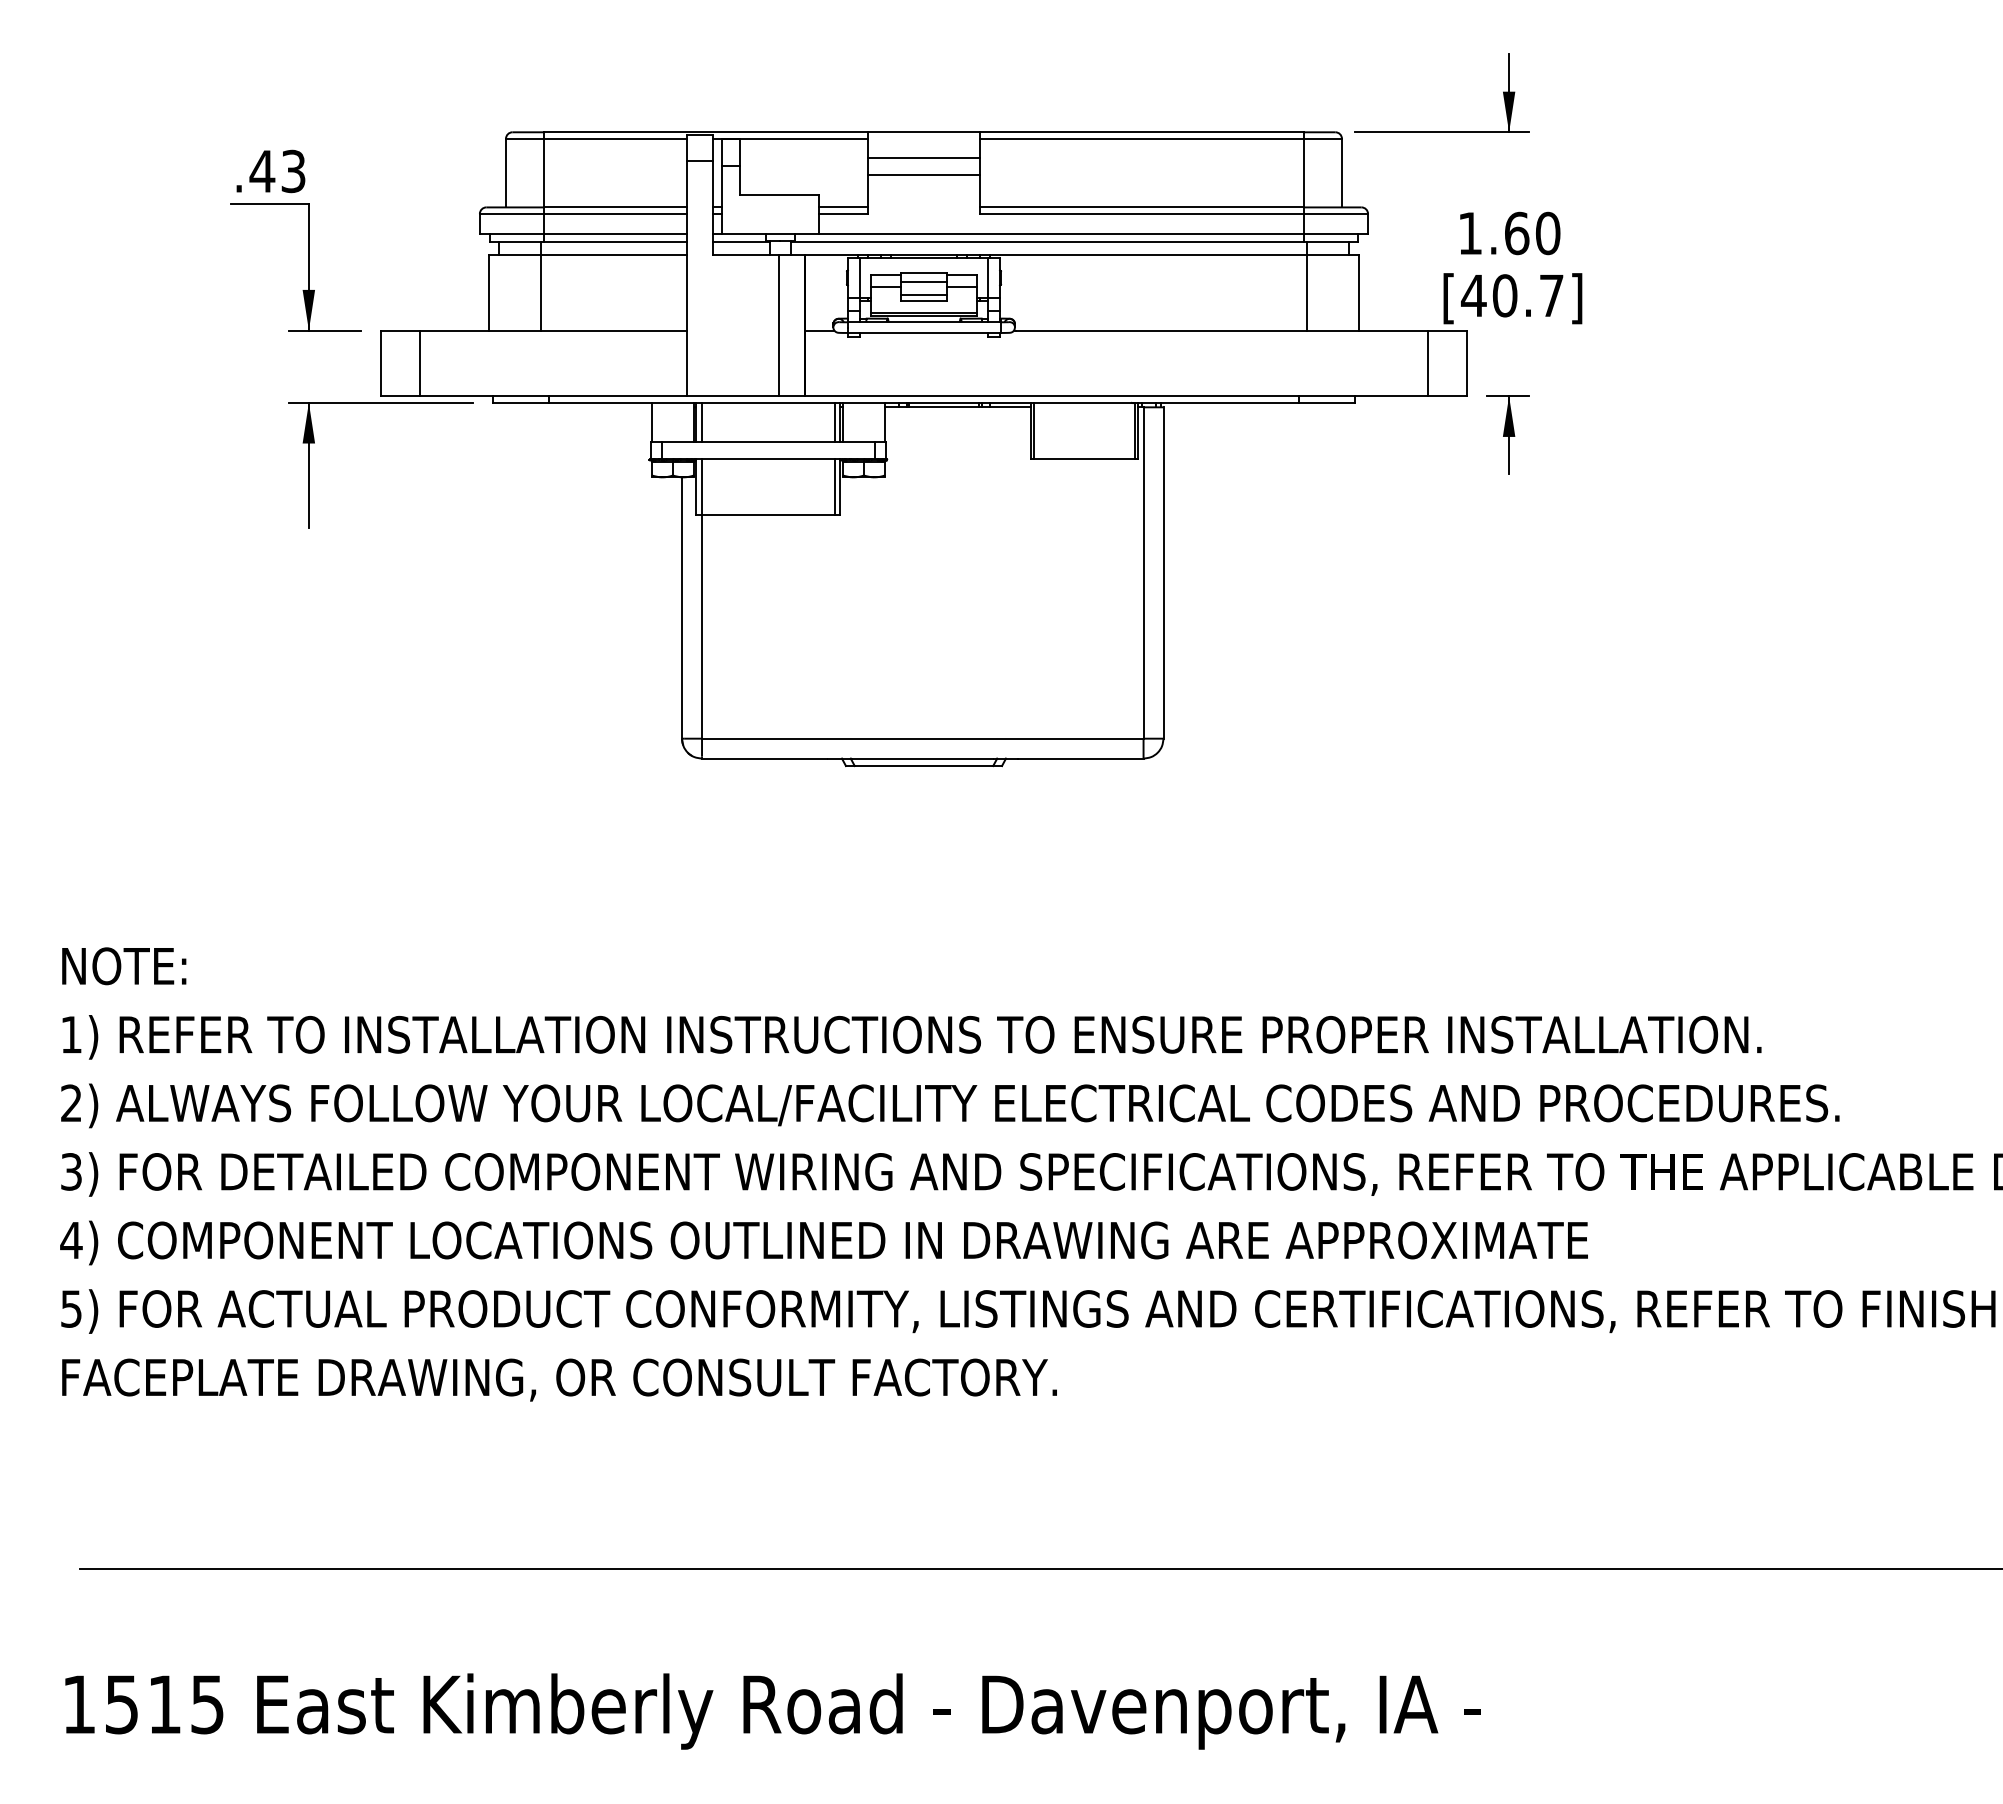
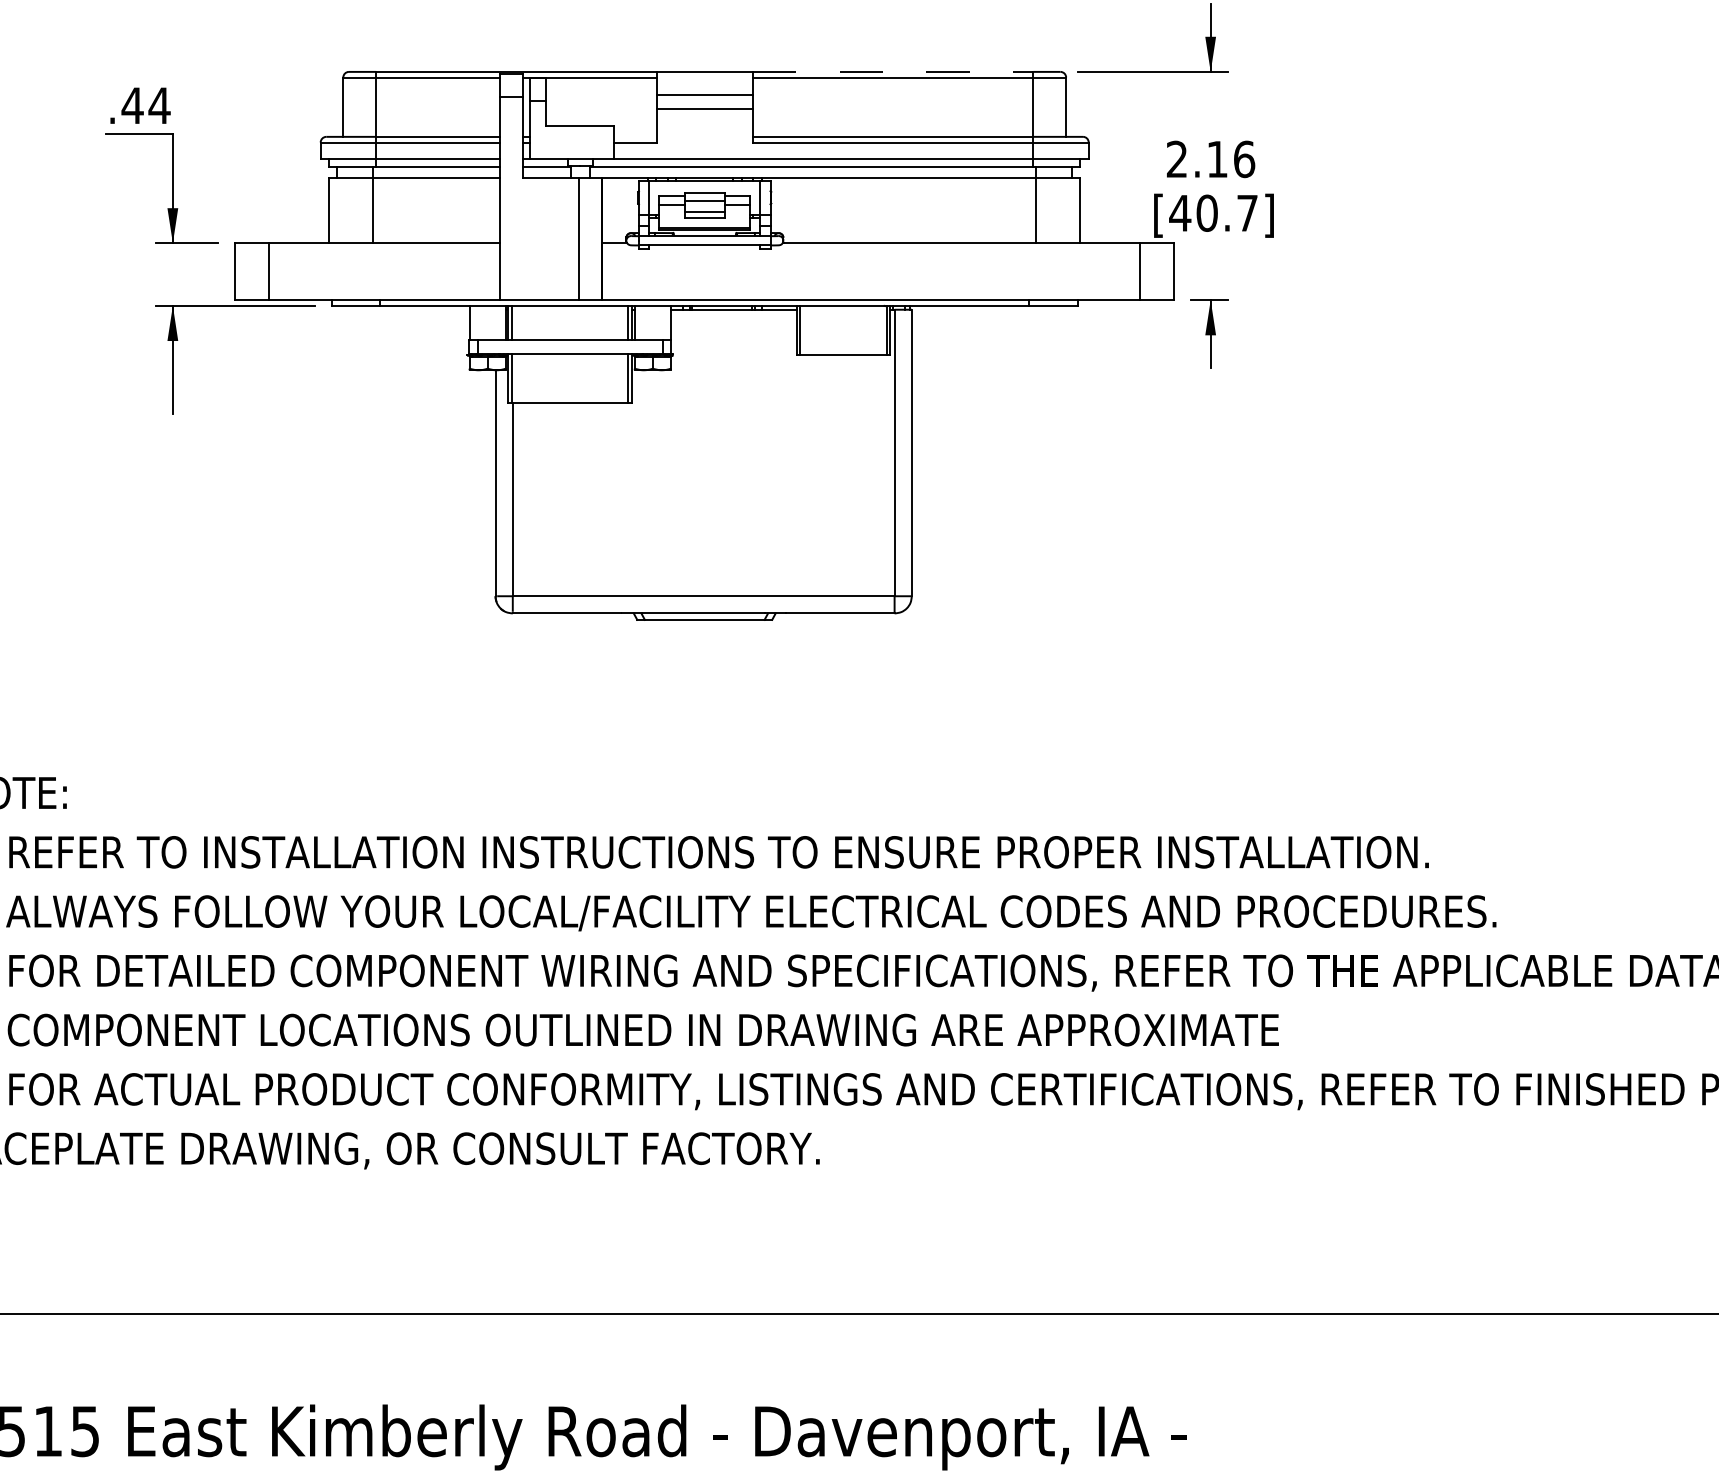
line: (1142, 132) -> (893, 72), solid -> dashed
text: (293, 171) -> (159, 105), .43 -> .44
line: (843, 207) -> (635, 136), removed
text: (1509, 233) -> (1211, 159), 1.60 -> 2.16

